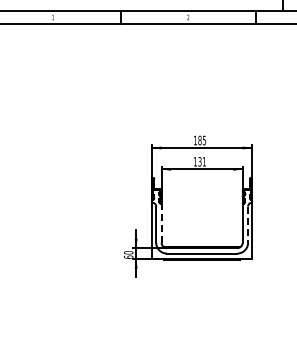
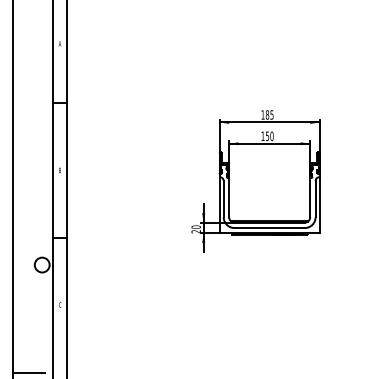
text: (201, 161) -> (269, 135), 131 -> 150
line: (161, 223) -> (229, 197), dashed -> solid
line: (247, 225) -> (315, 199), dashed -> solid
text: (127, 257) -> (195, 231), 60 -> 20

